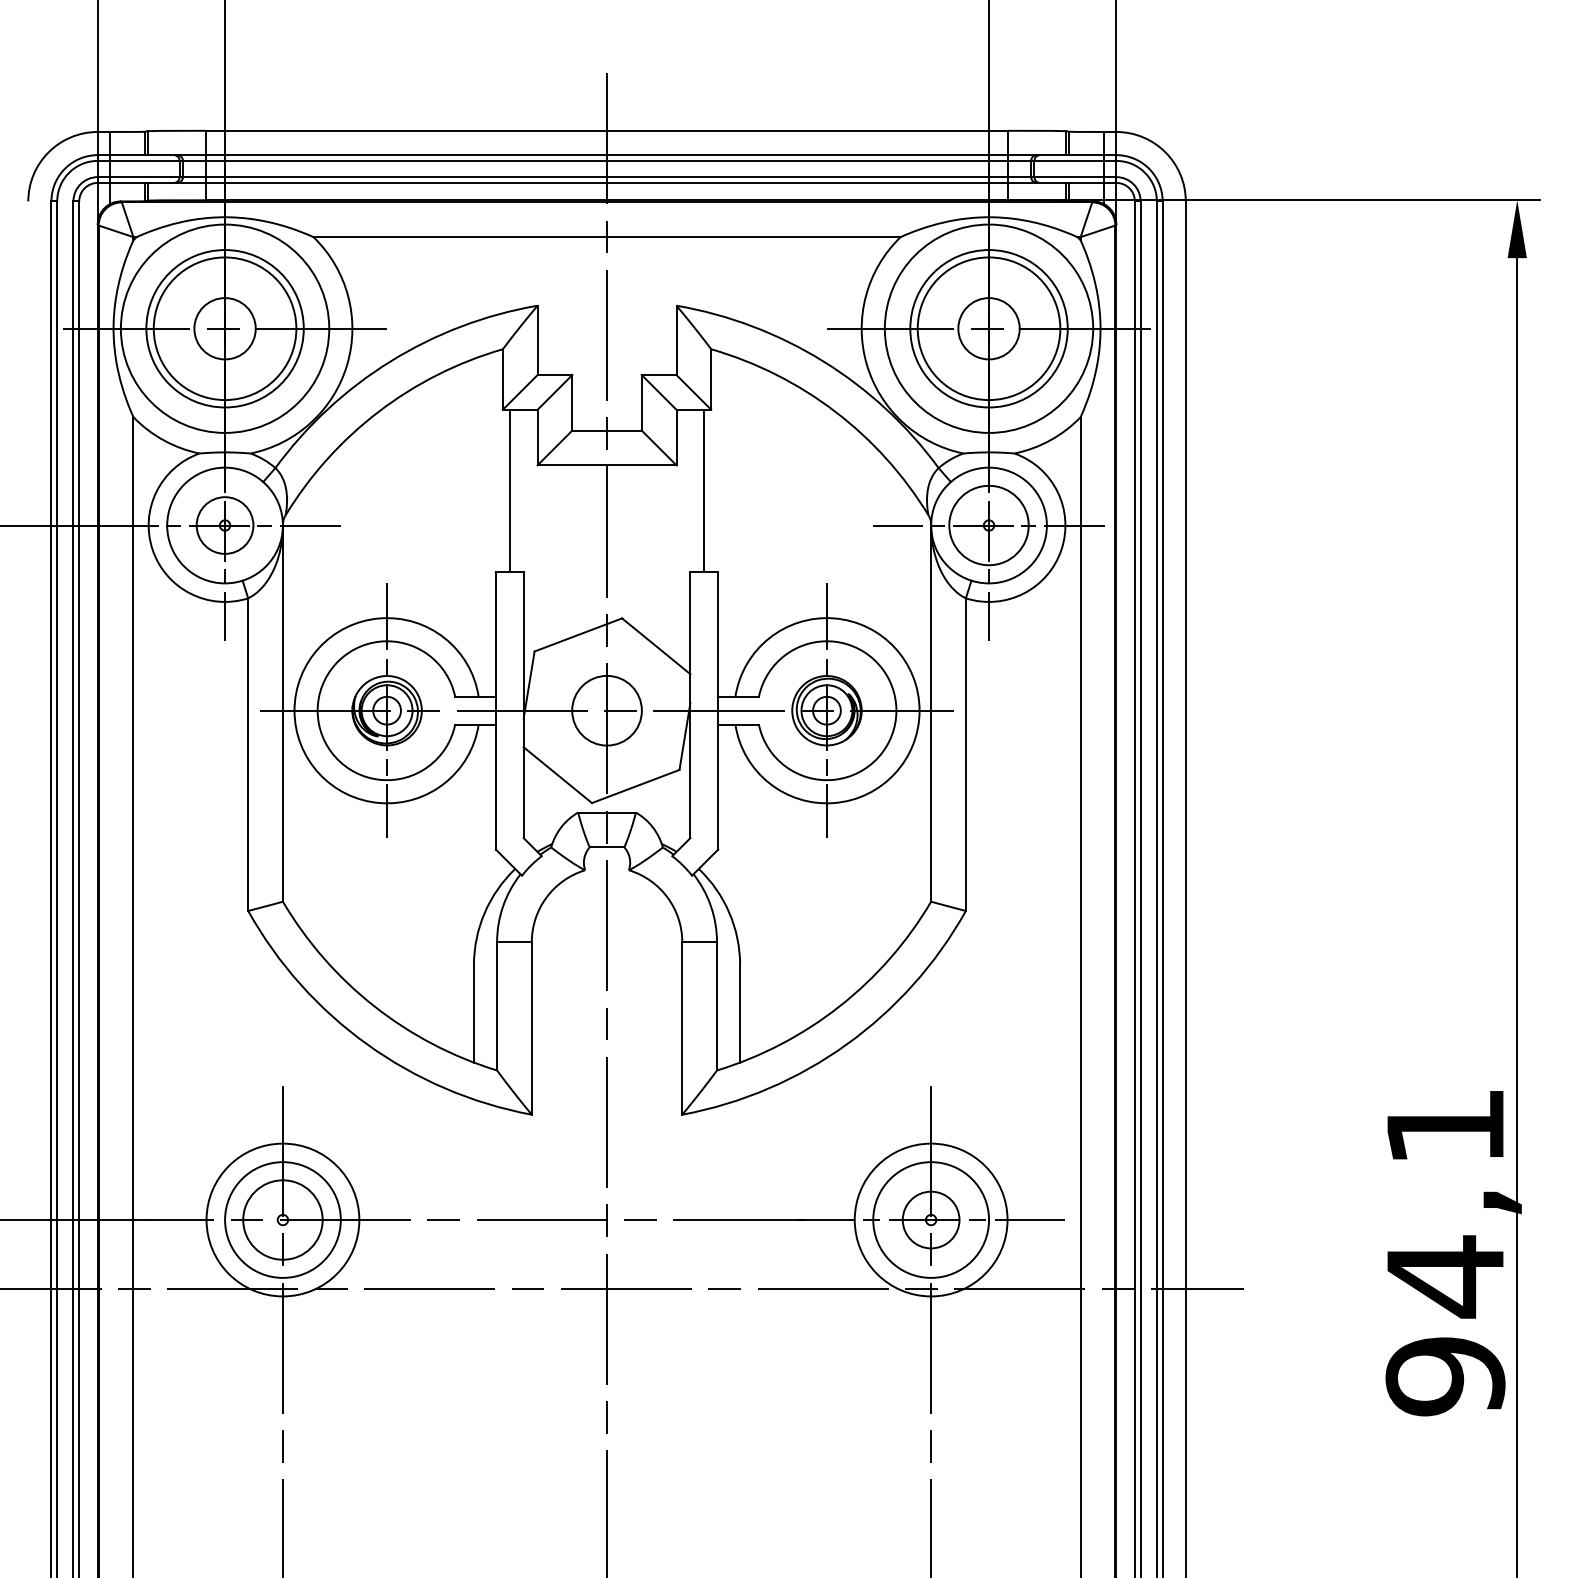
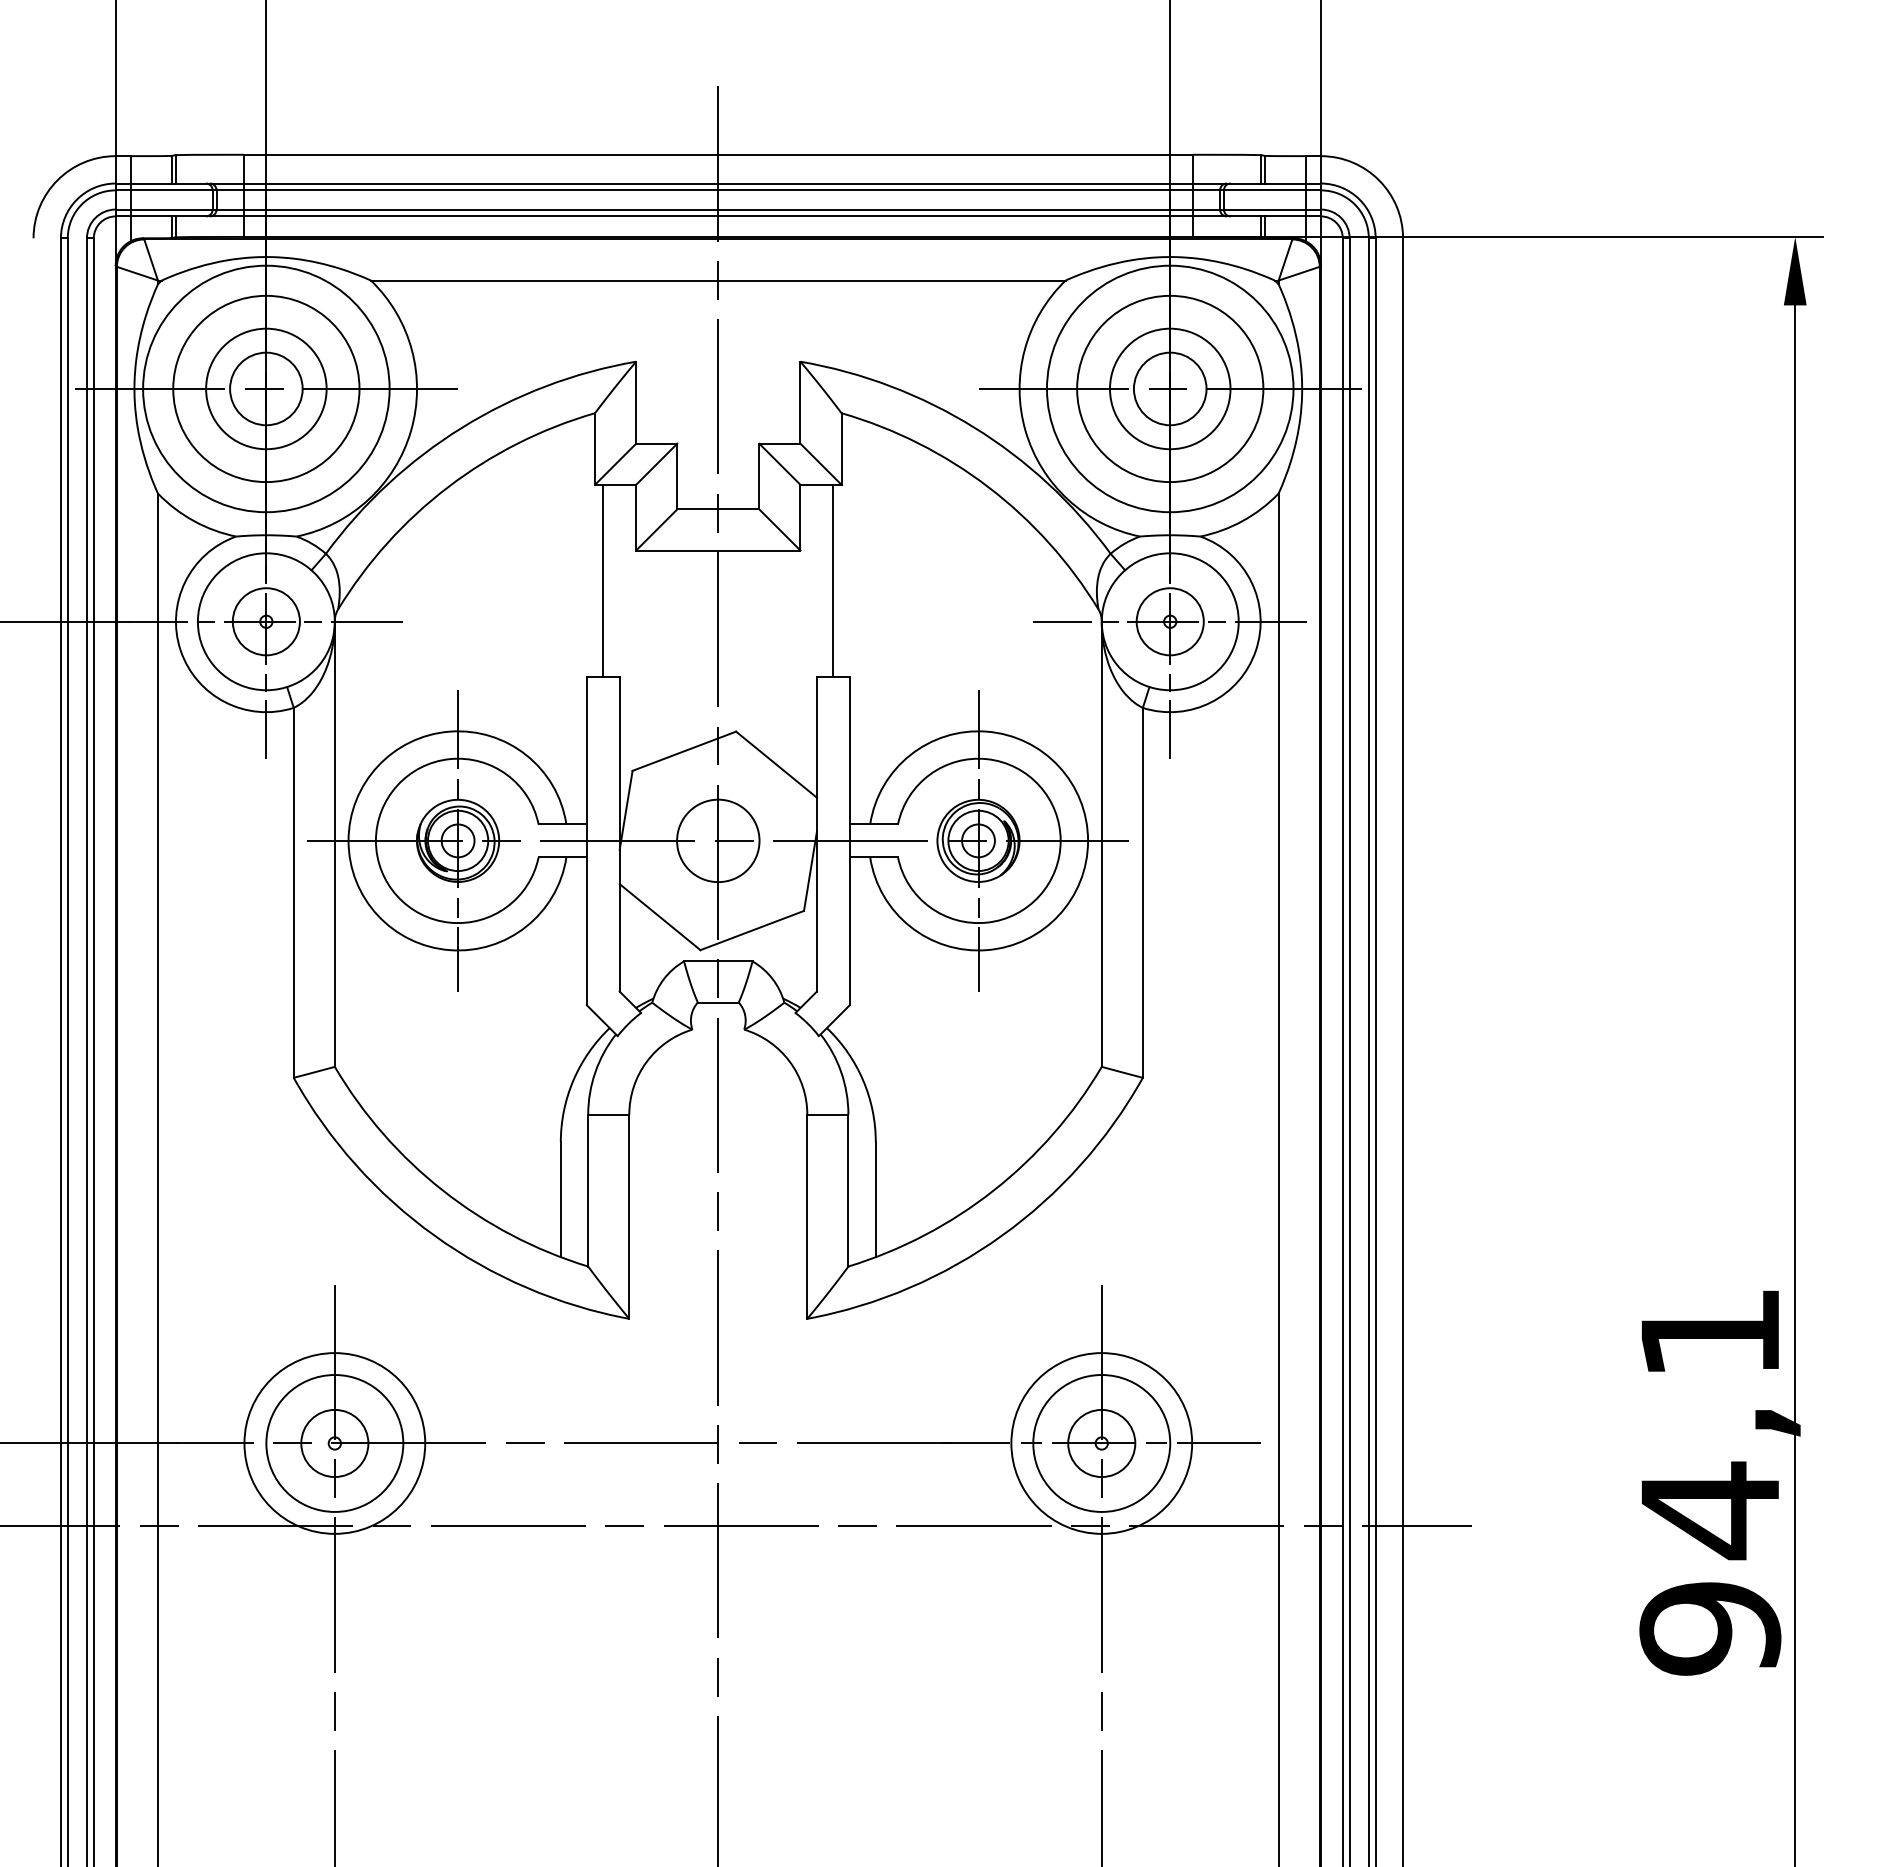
circle: (225, 328) -> (266, 388), size x0.71
circle: (988, 328) -> (1169, 388), size x0.71
circle: (988, 525) -> (1169, 621), size x0.71
circle: (282, 1220) -> (334, 1443), size x0.71

